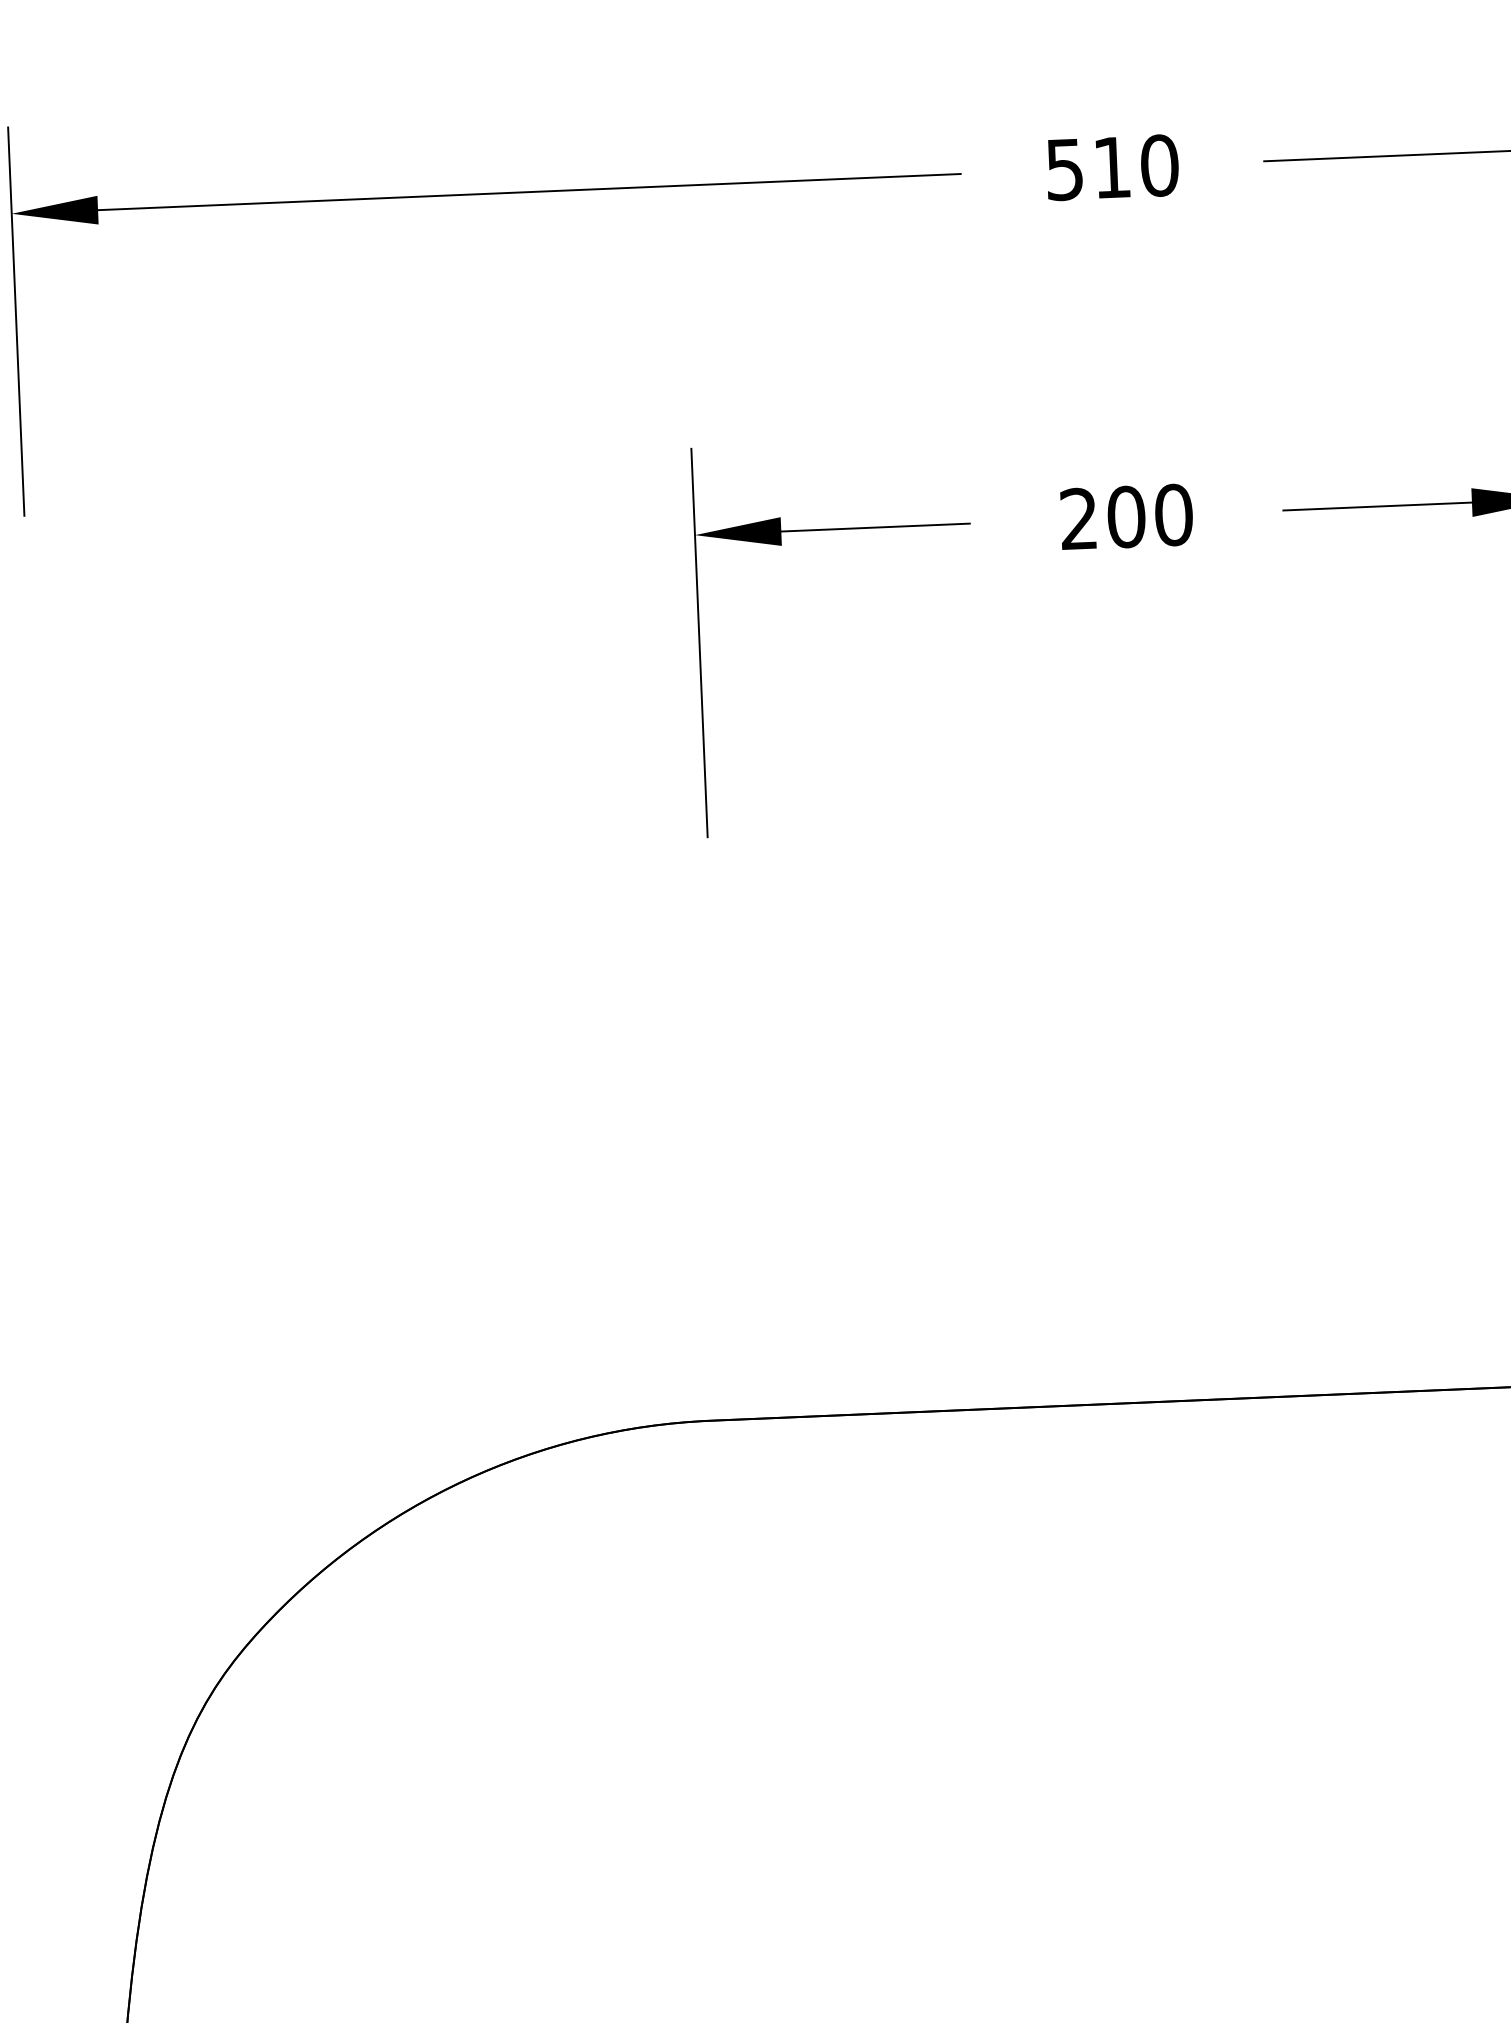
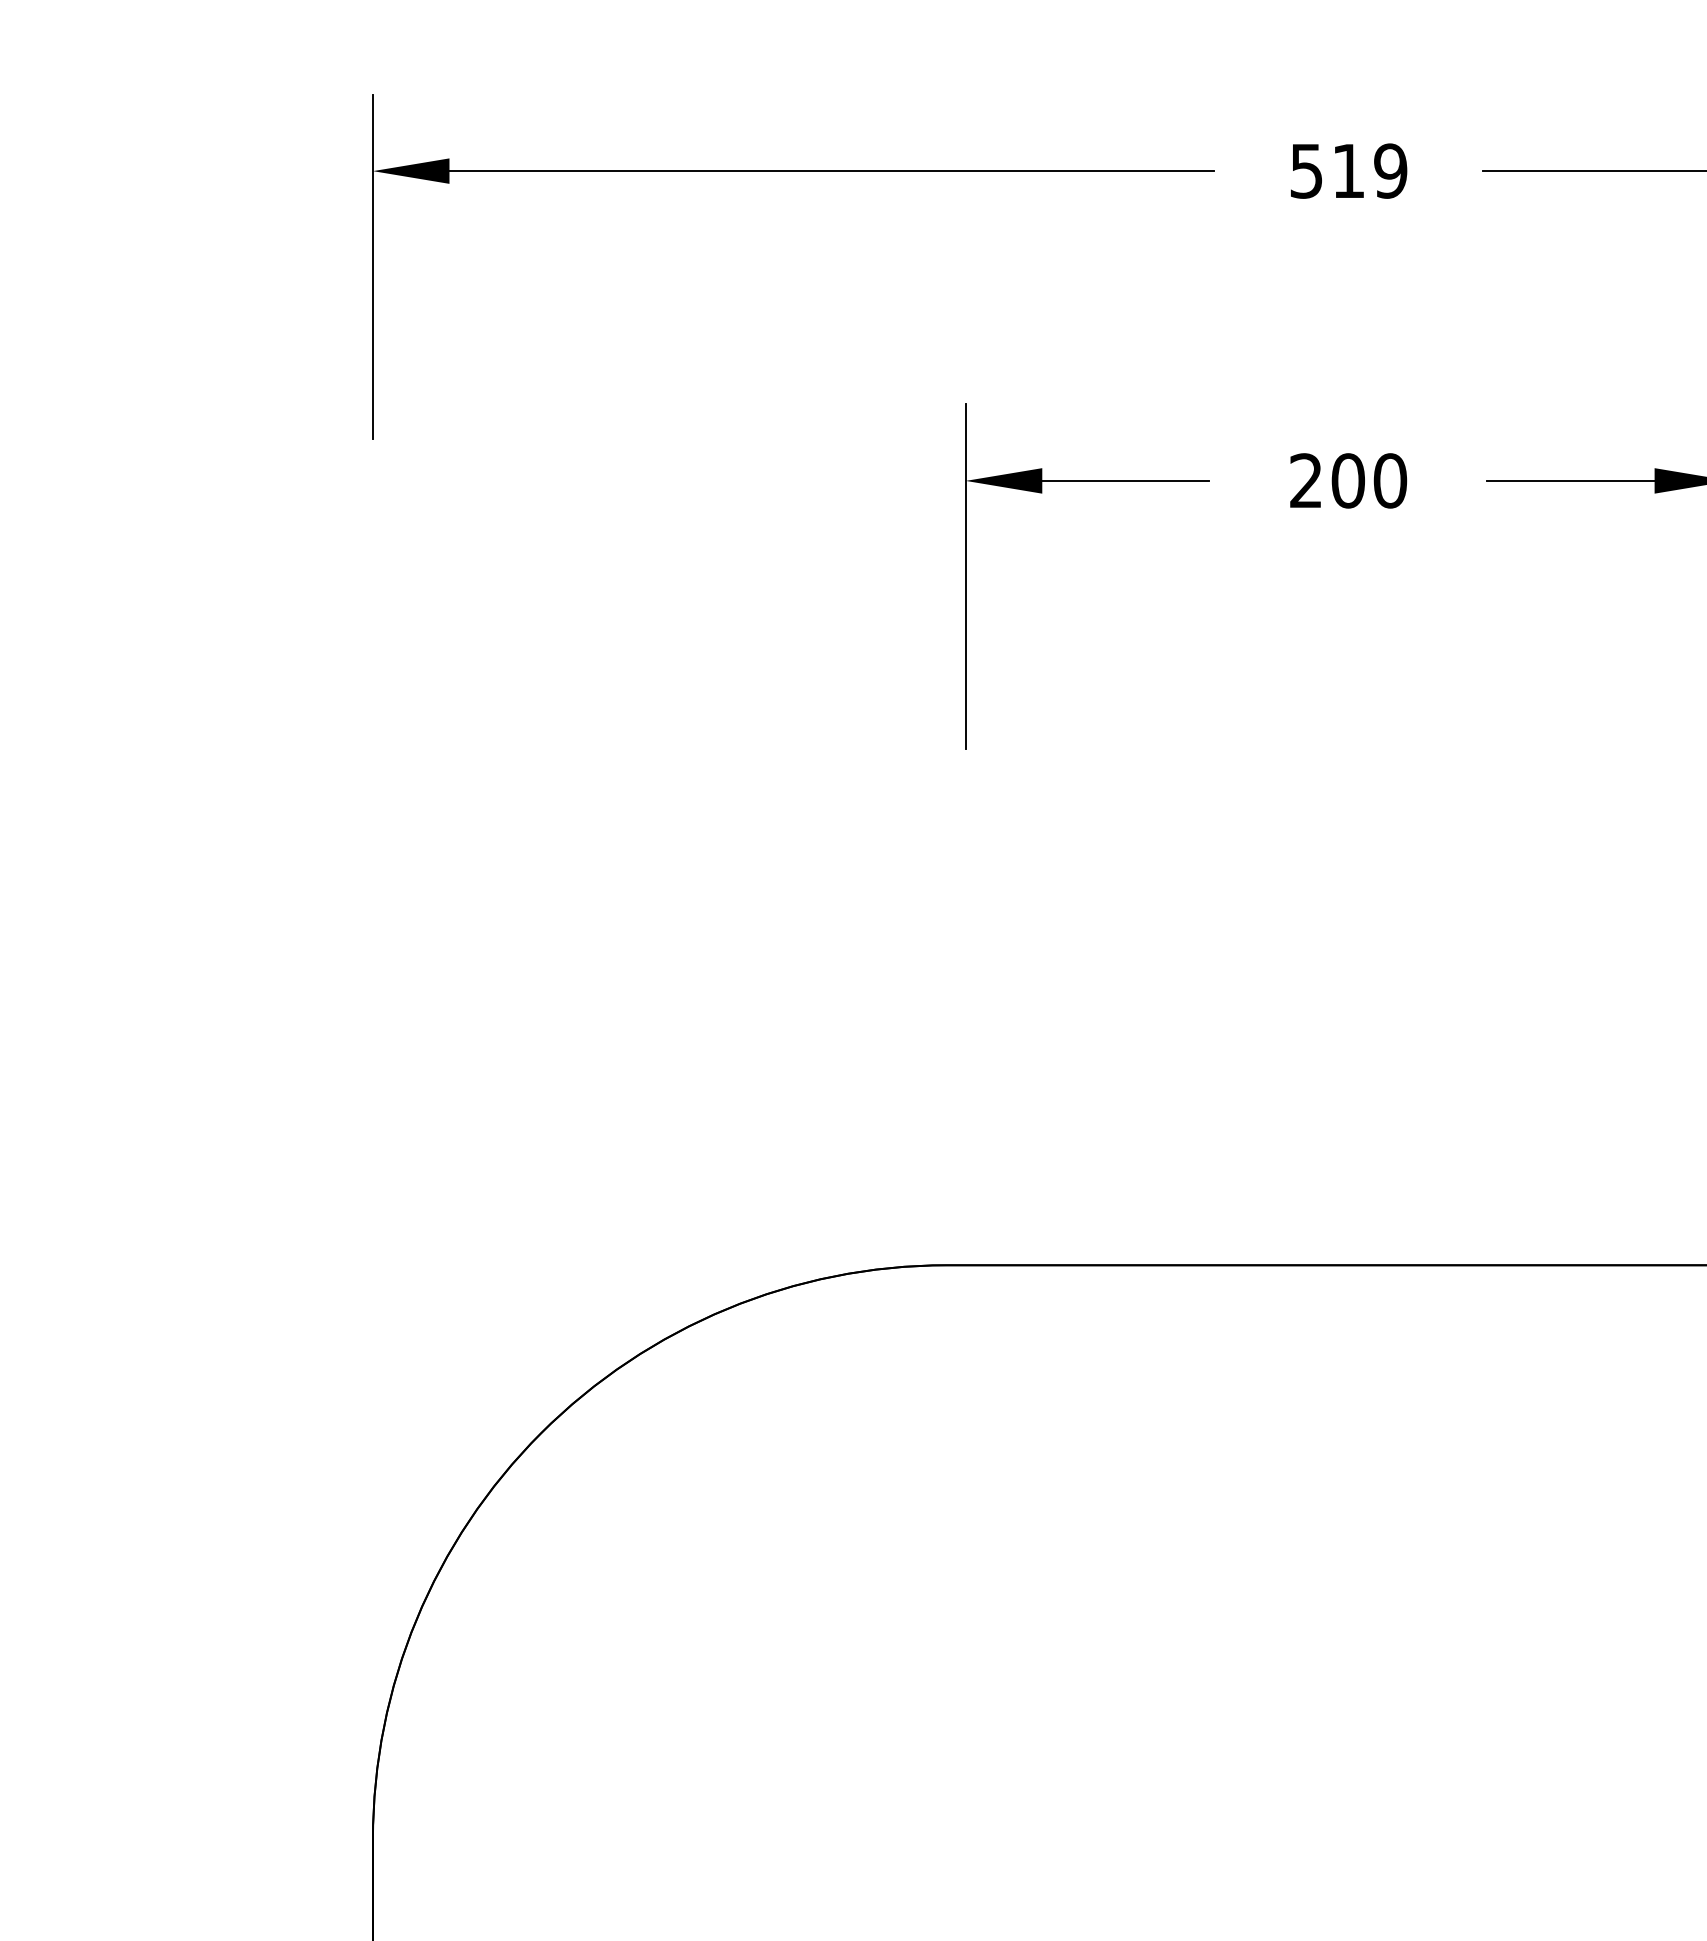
text: (1159, 164) -> (1390, 170), 510 -> 519

